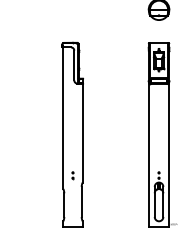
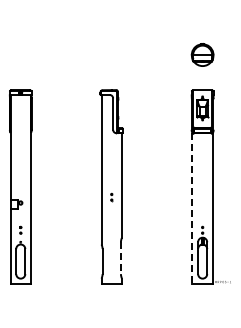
line: (149, 154) -> (192, 208), solid -> dashed
part: (72, 175) -> (111, 197), moved
line: (81, 202) -> (120, 258), solid -> dashed

